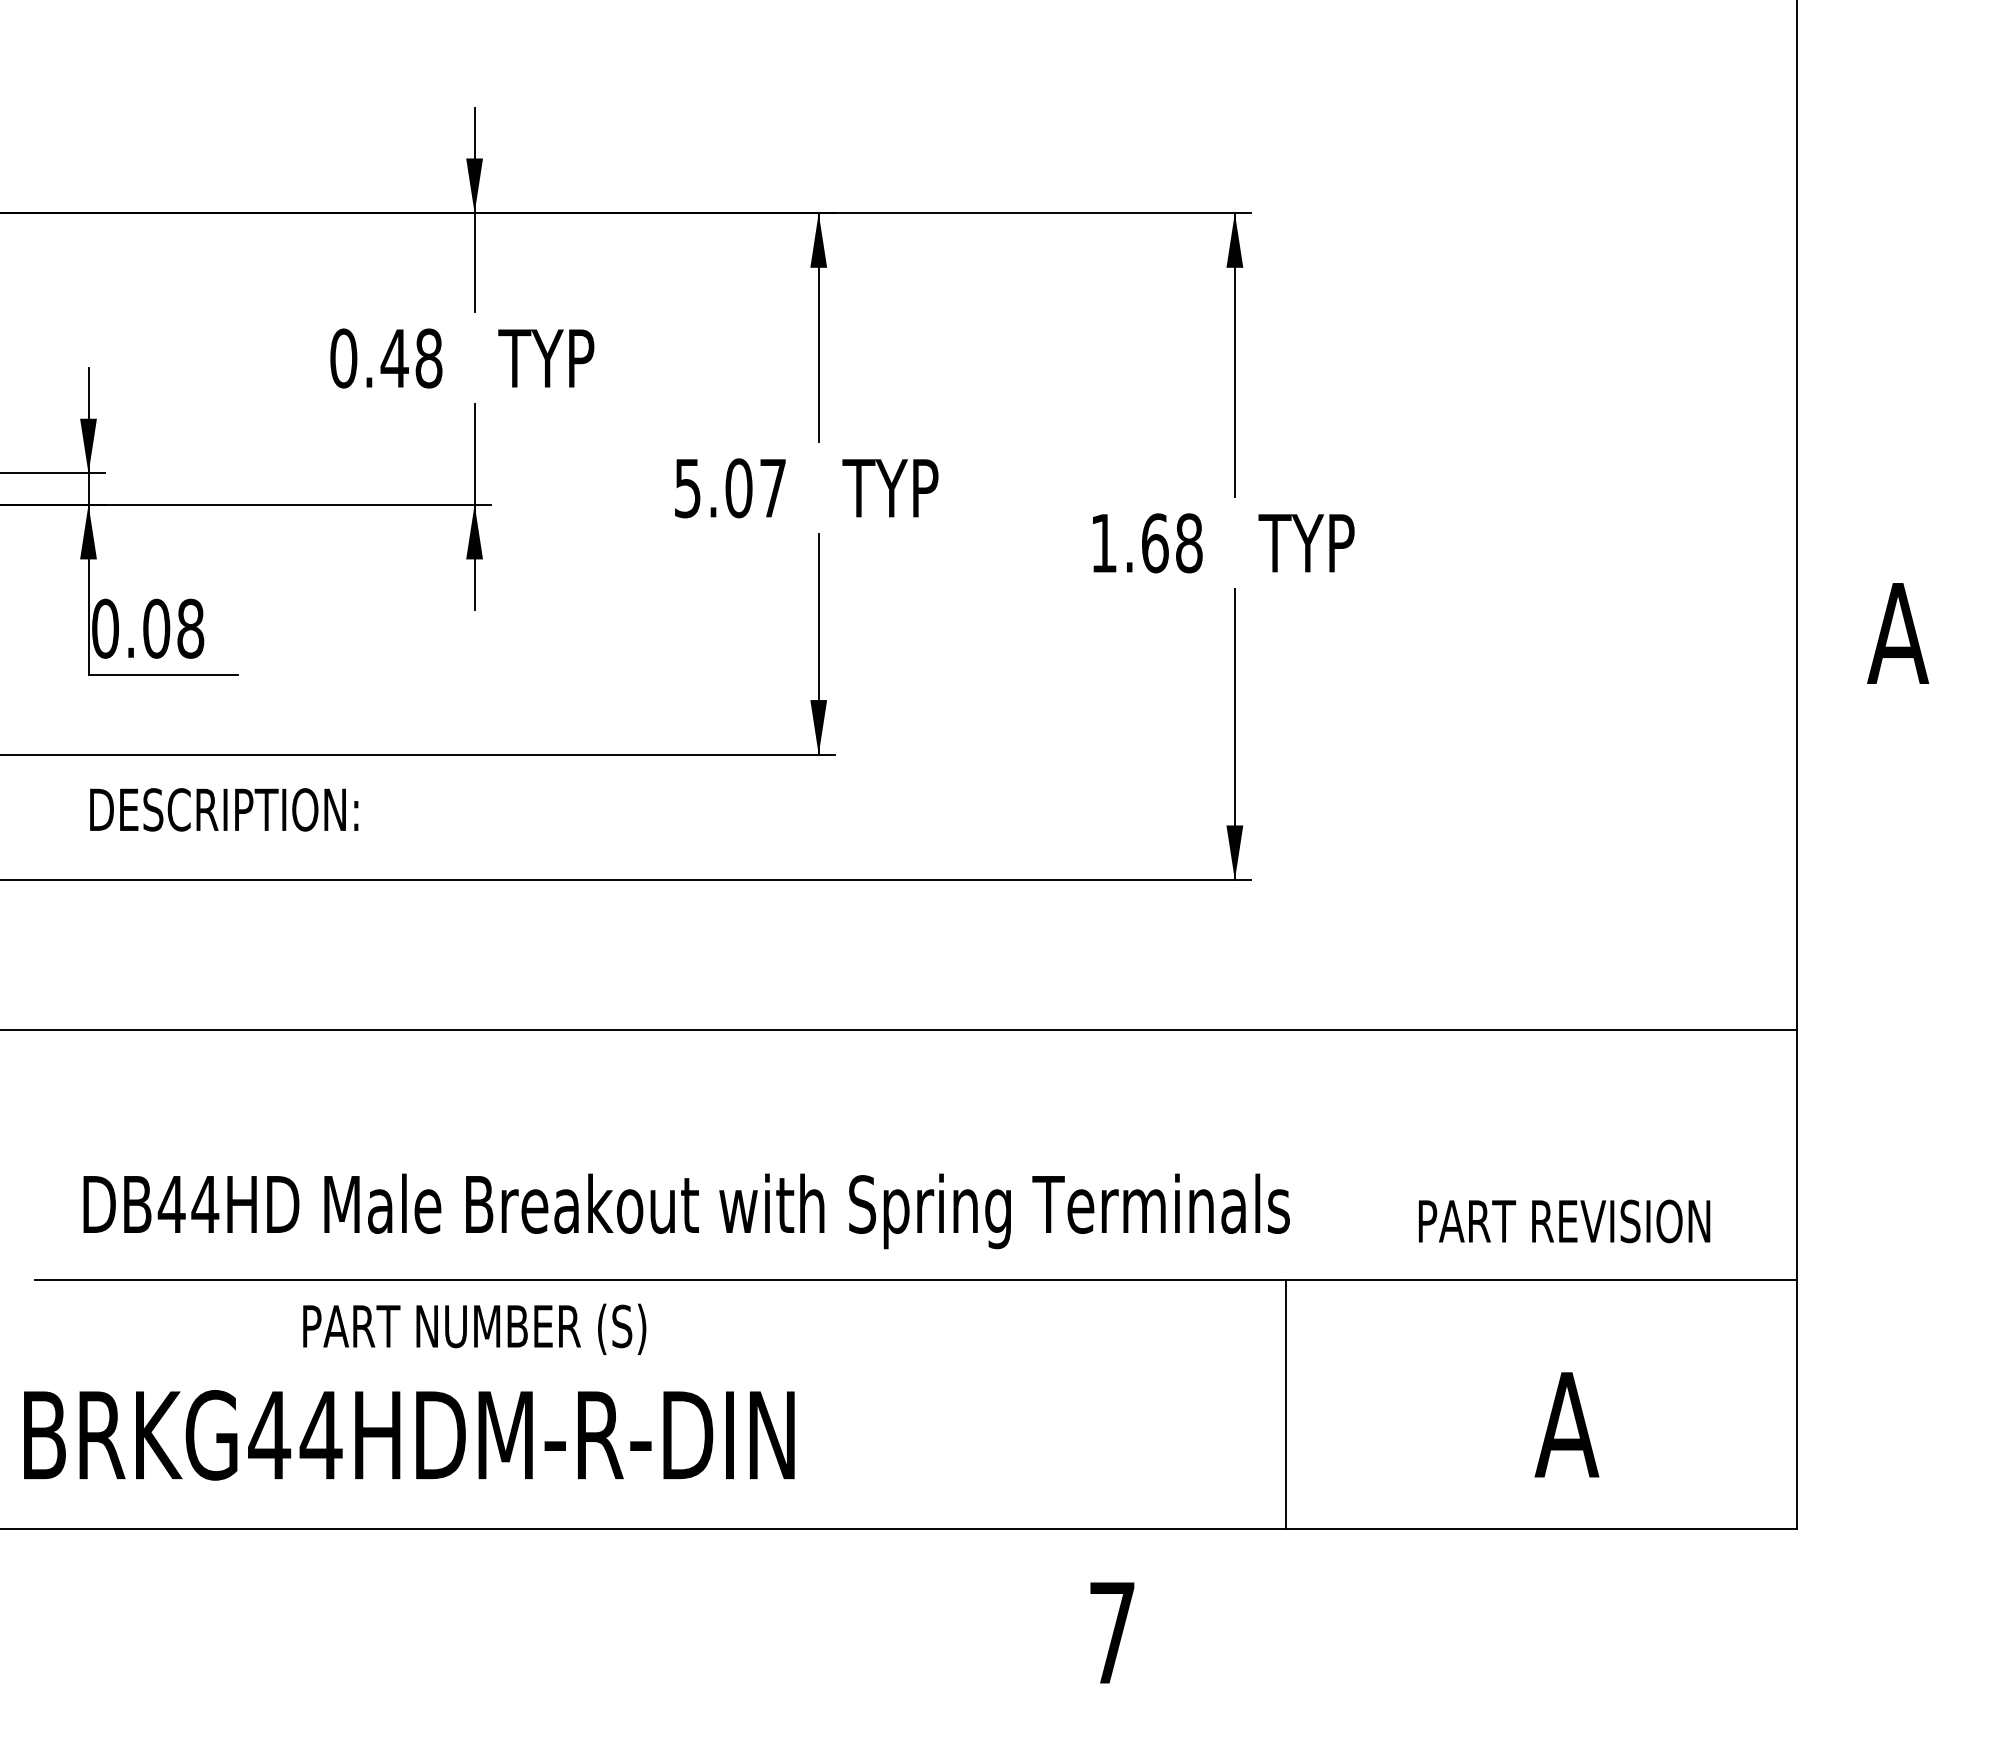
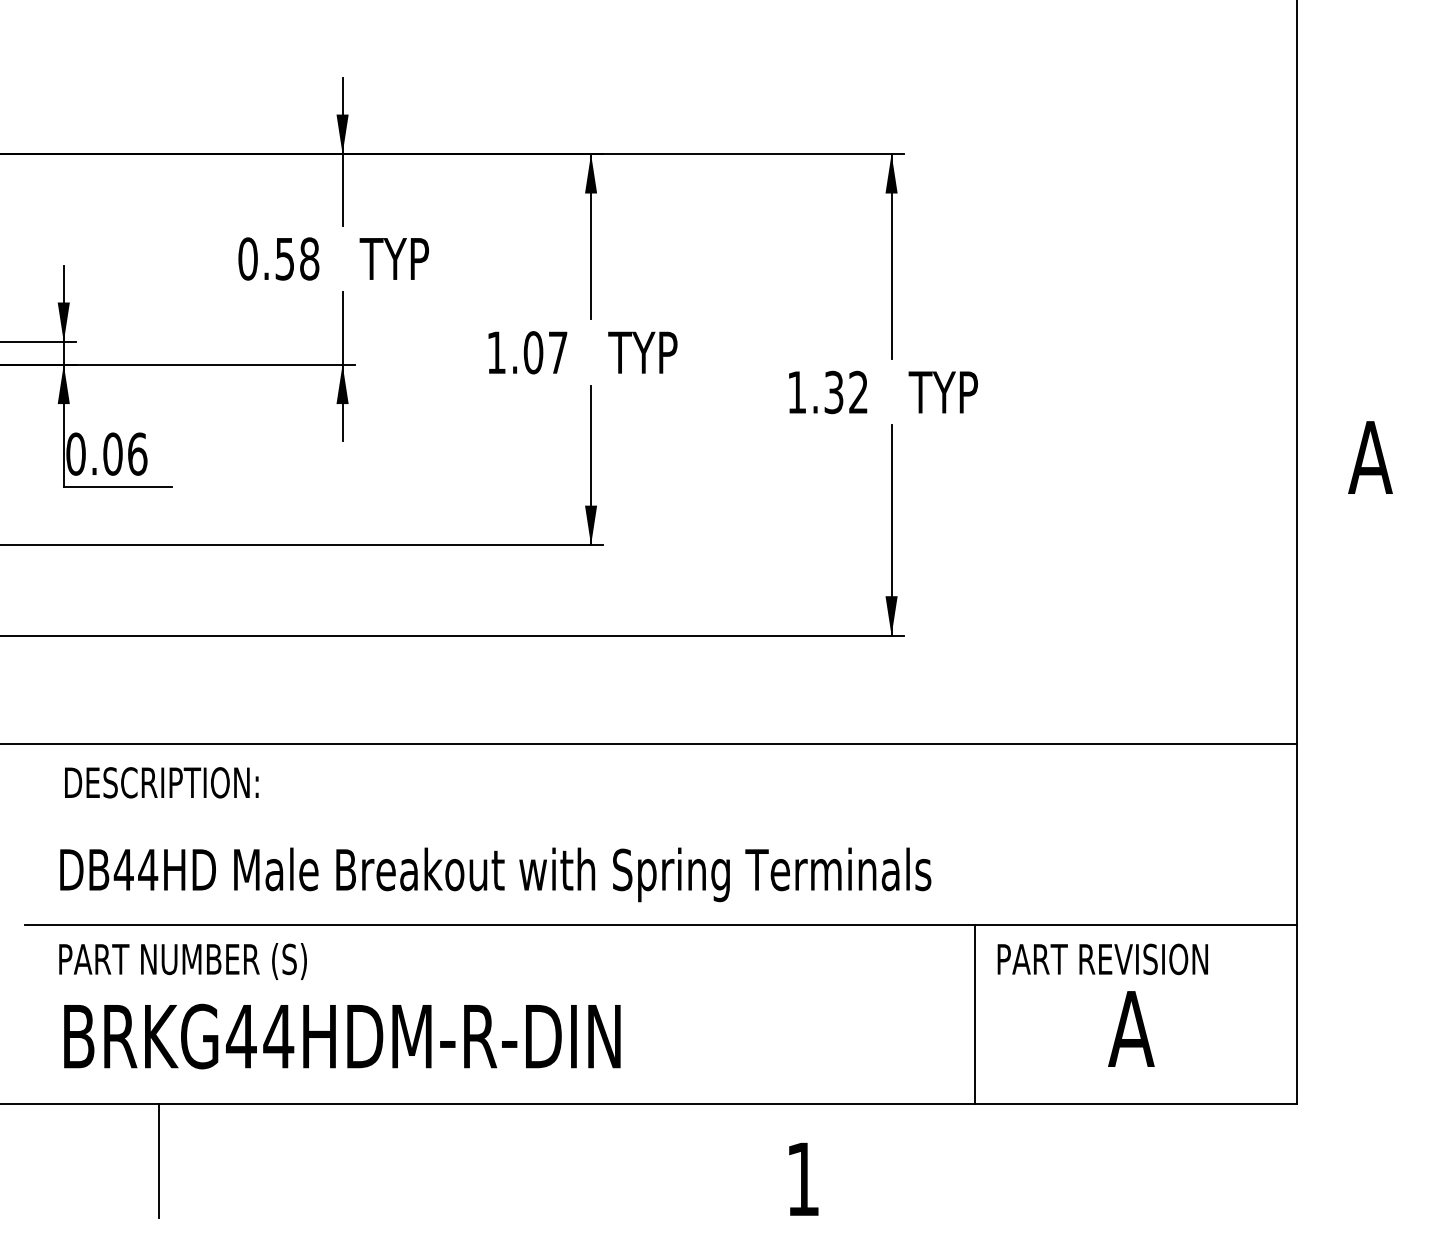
text: (394, 358) -> (284, 259), 0.48 -> 0.58
text: (687, 488) -> (496, 352), 5.07 -> 1.07
text: (1172, 543) -> (846, 392), 1.68 -> 1.32
text: (190, 628) -> (137, 453), 0.08 -> 0.06
text: (224, 809) -> (161, 782), moved
text: (1564, 1221) -> (1102, 959), moved
text: (474, 1328) -> (182, 960), moved
line: (1285, 1404) -> (974, 1014), moved
text: (409, 1435) -> (342, 1036), moved
line: (219, 1607) -> (158, 1160), added
text: (1112, 1632) -> (803, 1178), 7 -> 1

